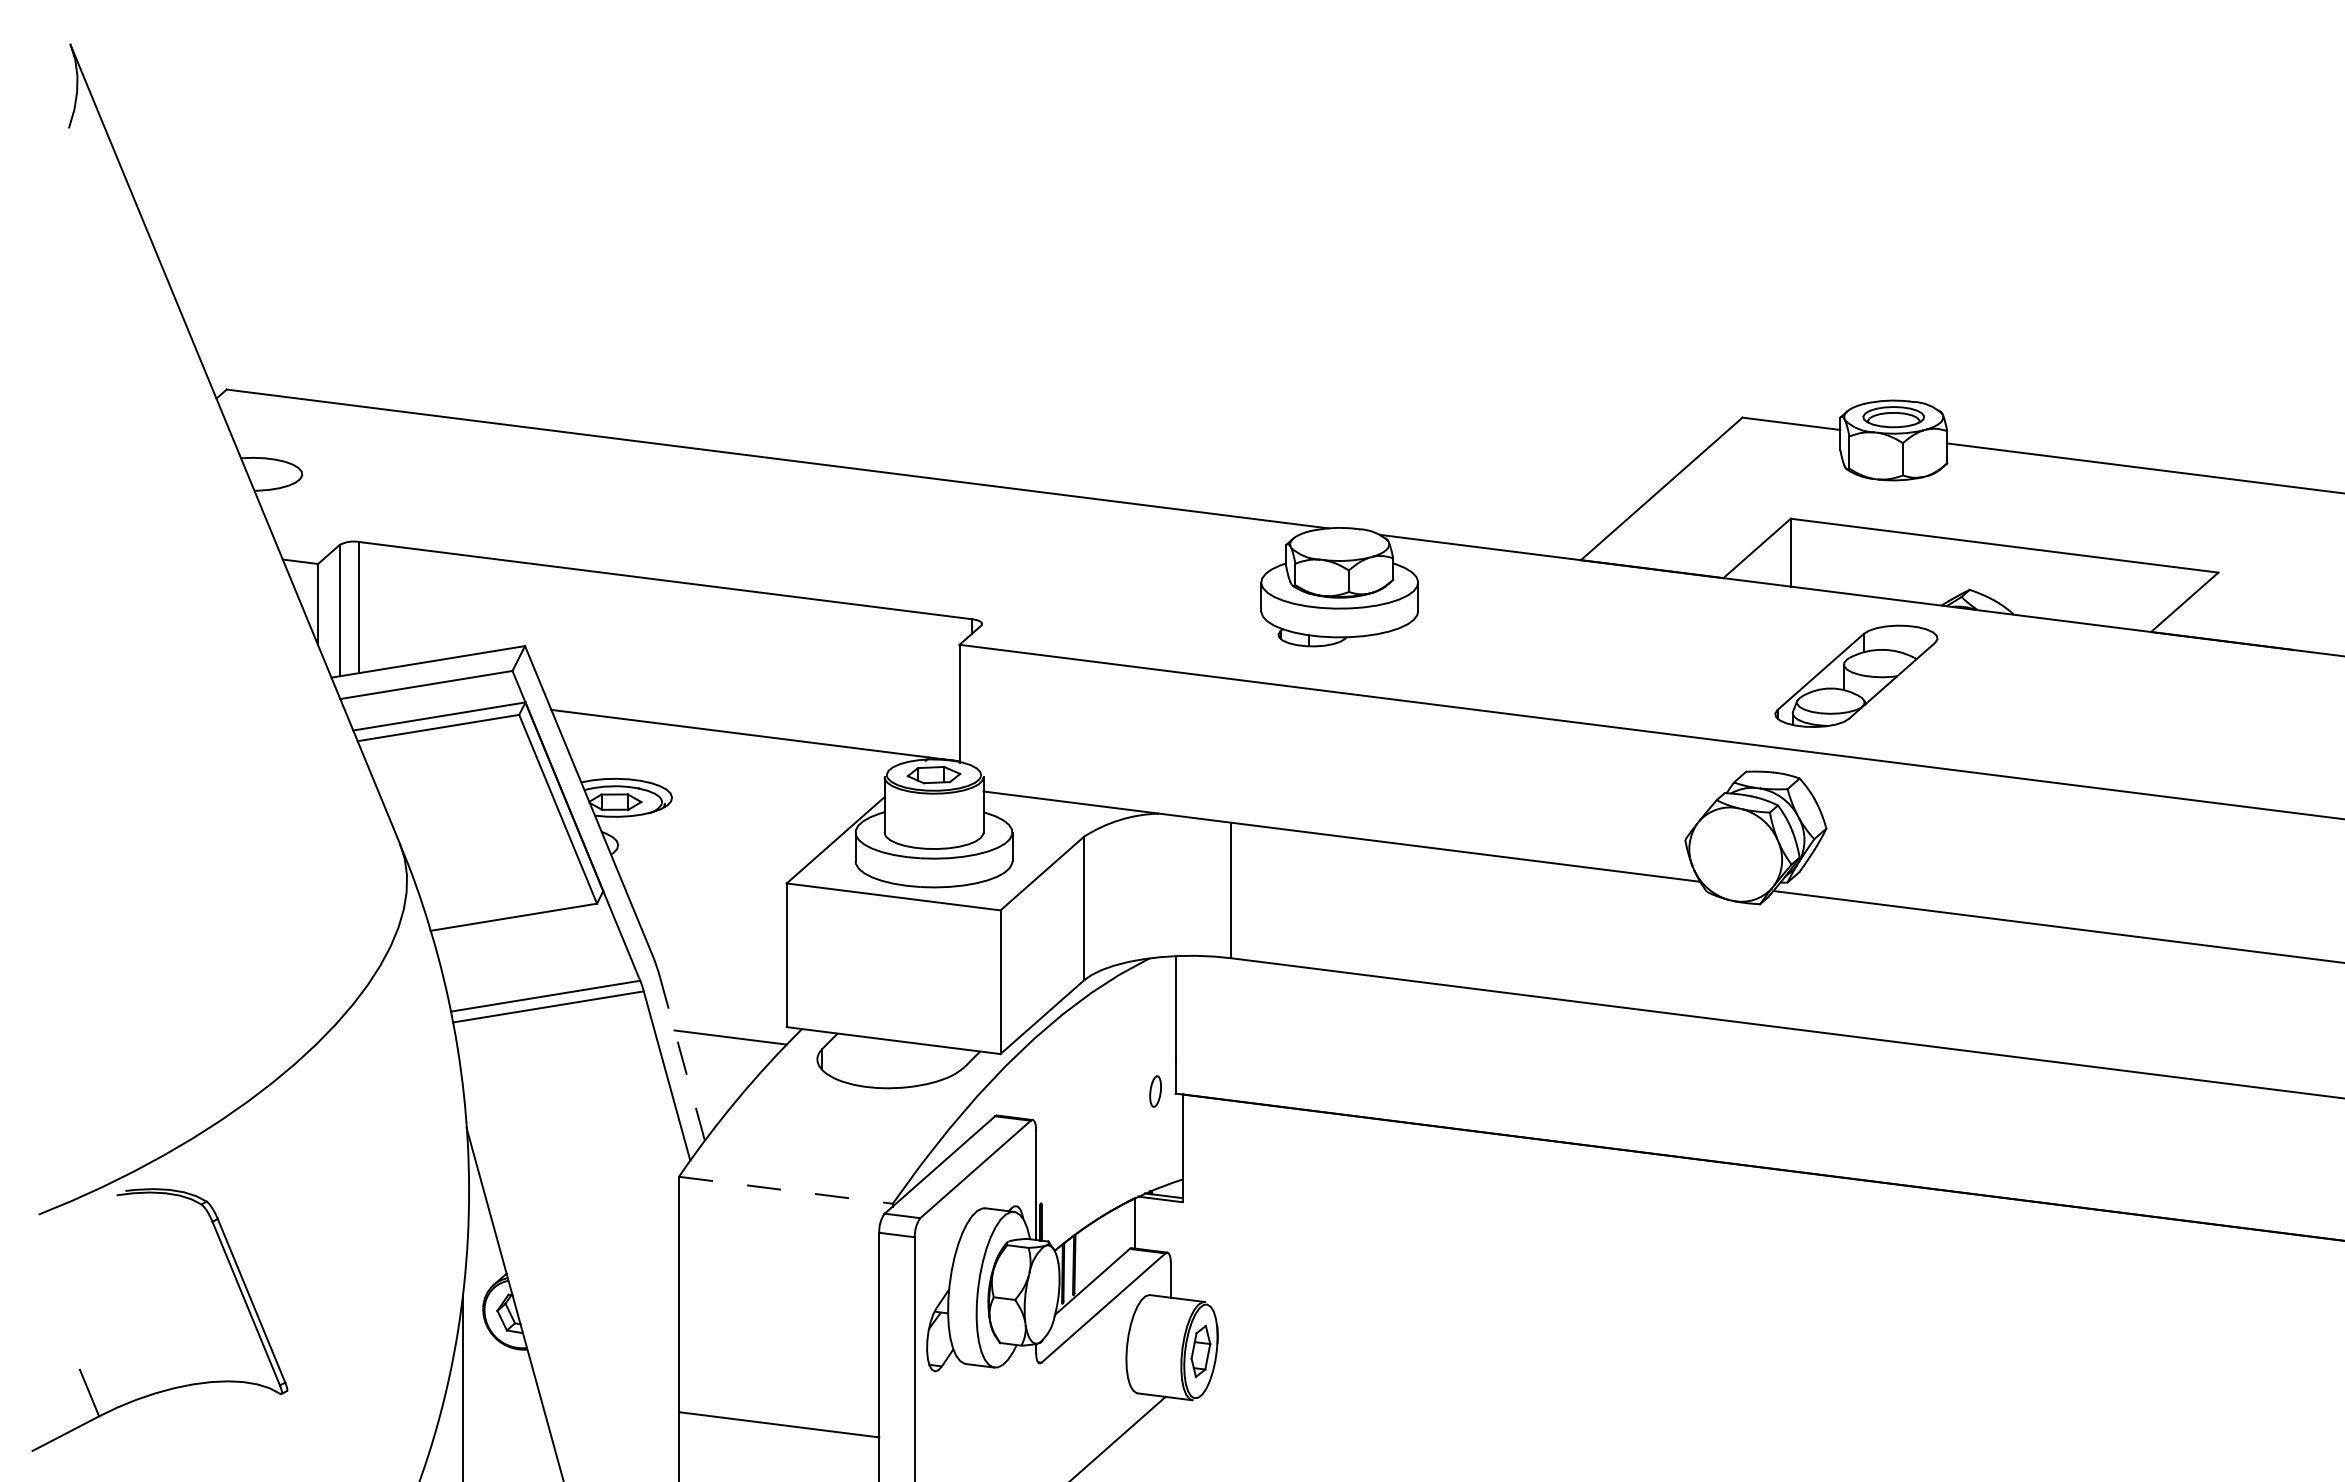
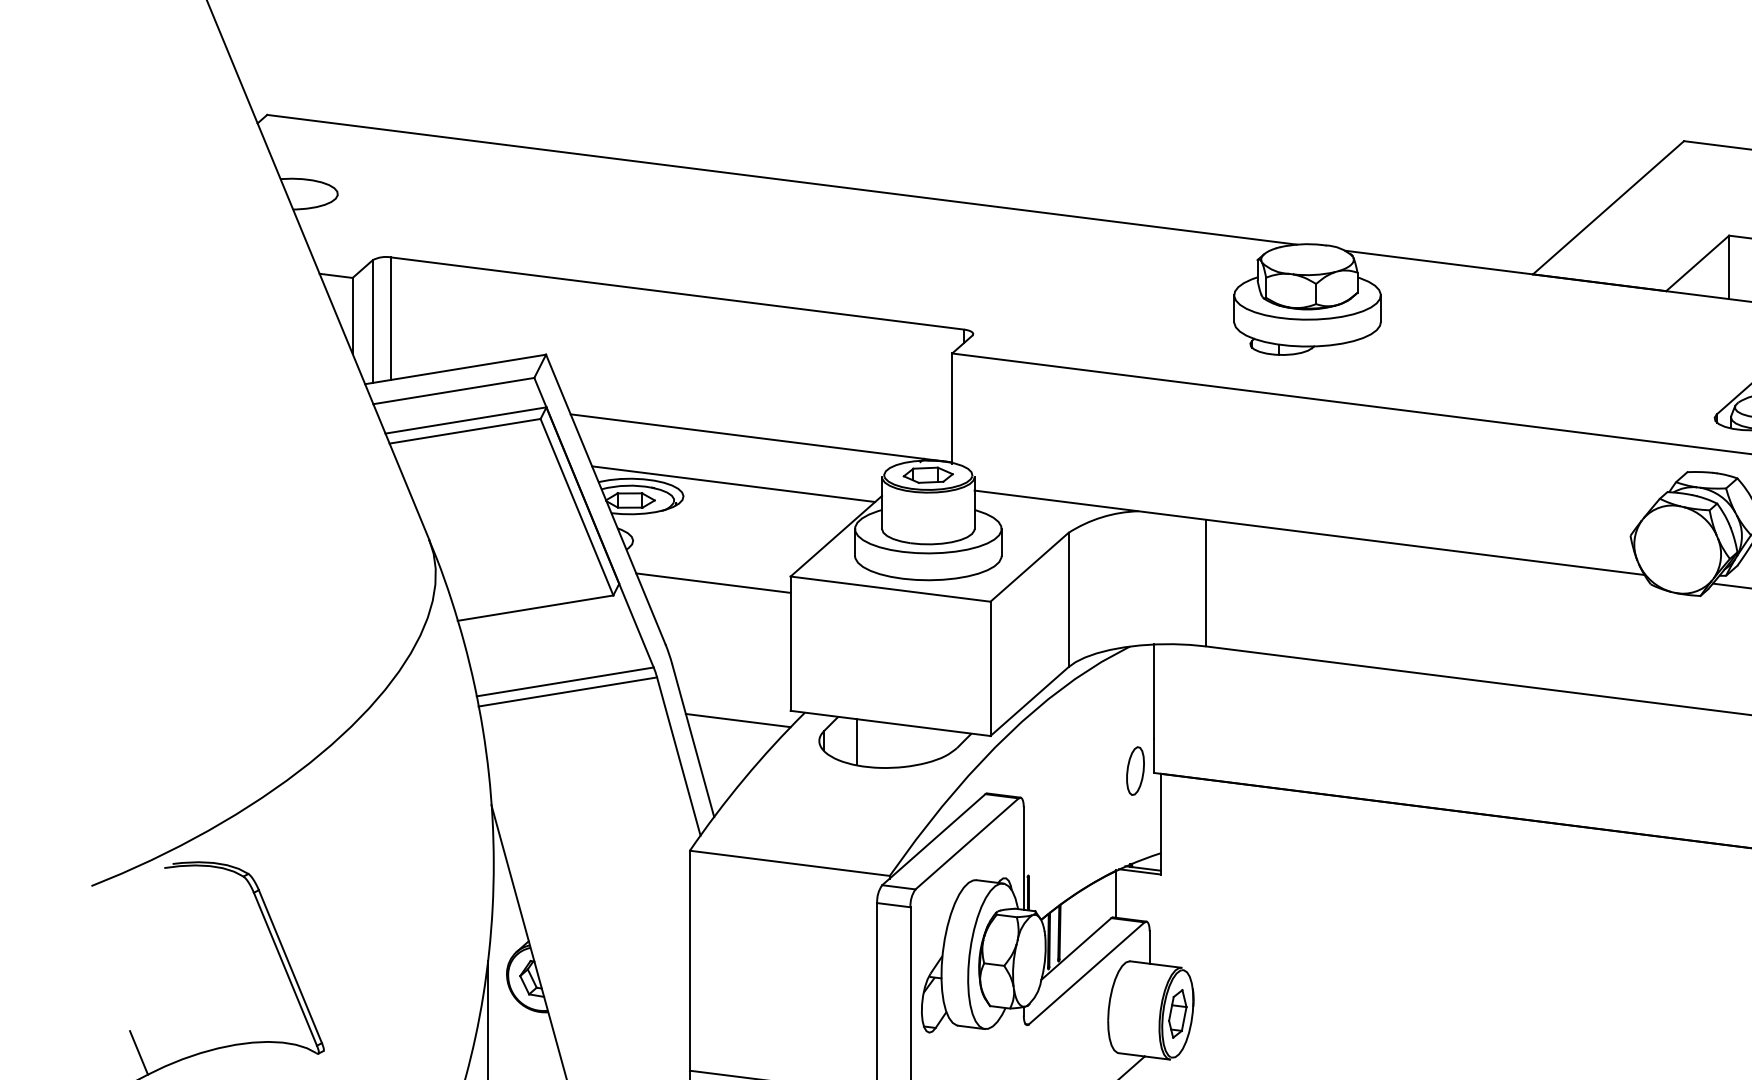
line: (725, 784) -> (733, 484), added
line: (703, 890) -> (712, 583), added
line: (682, 1059) -> (693, 741), dashed -> solid
line: (857, 1060) -> (856, 742), added
part: (1155, 1091) -> (1135, 771), size x1.67
line: (785, 1190) -> (789, 863), dashed -> solid

